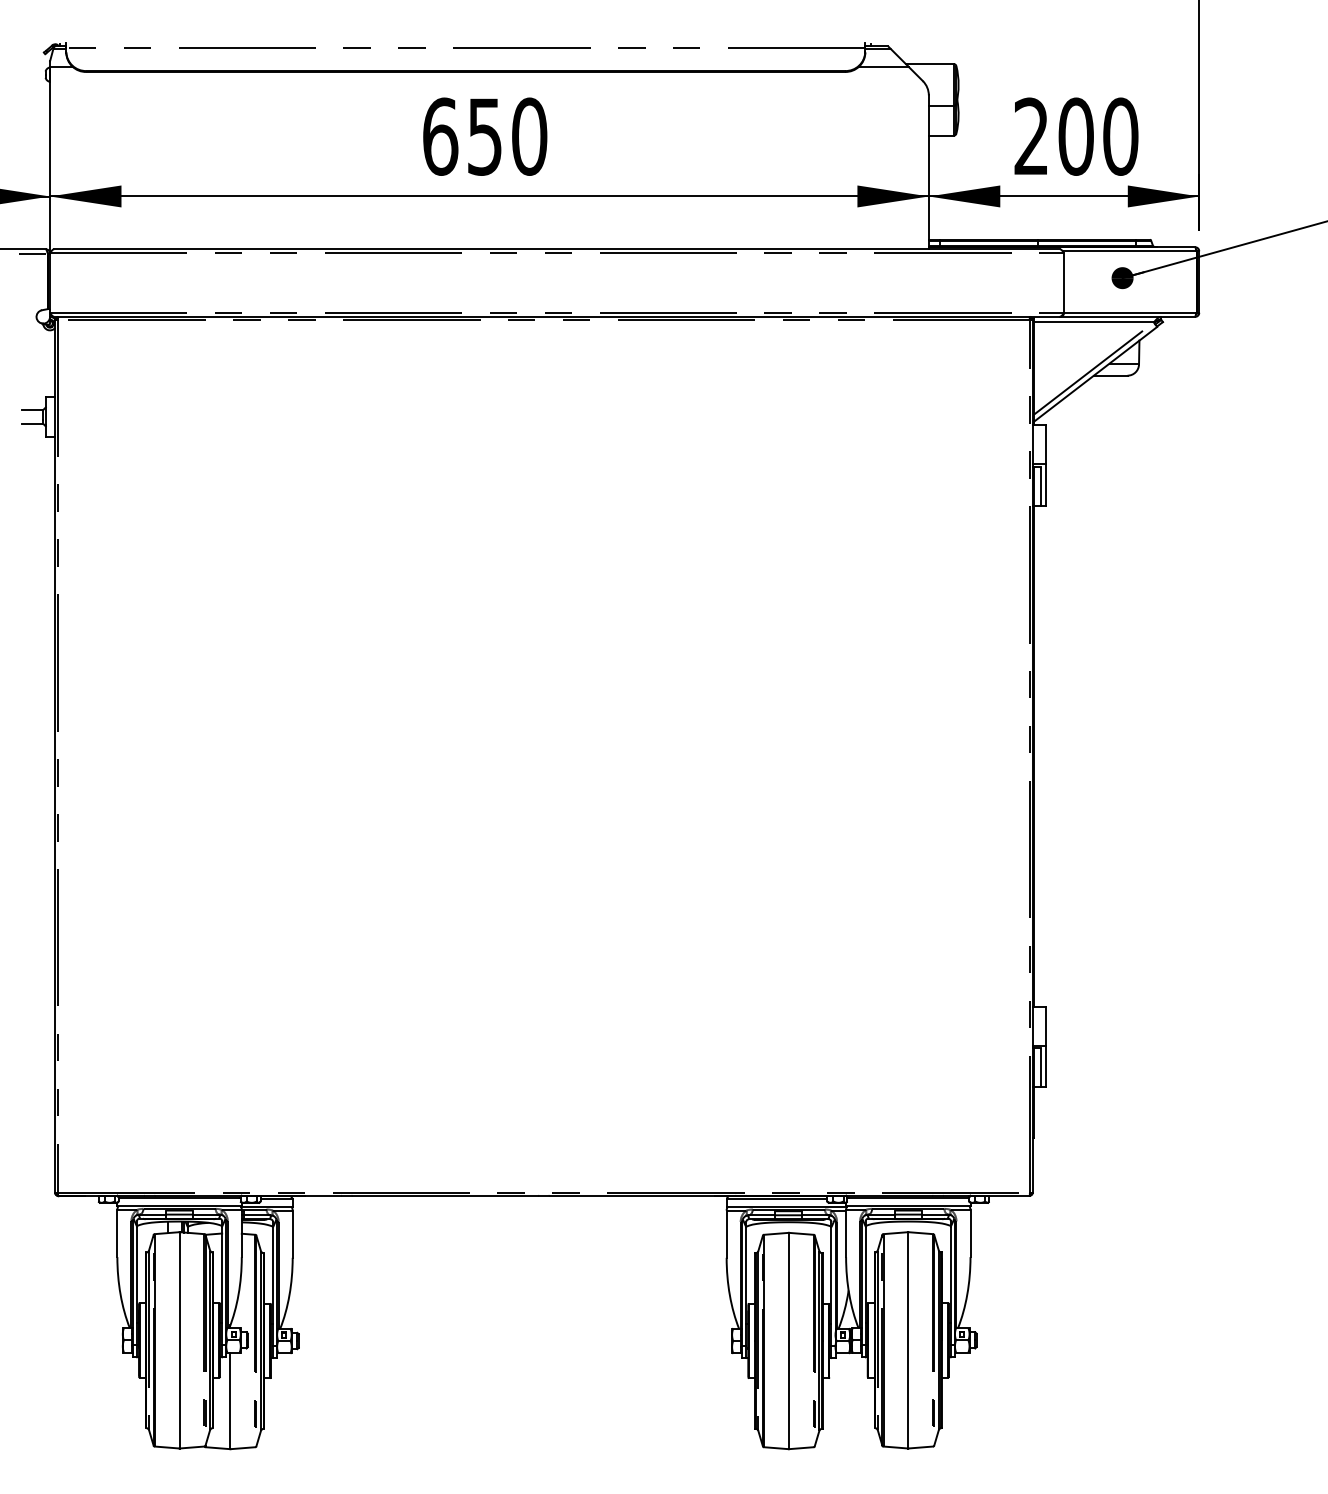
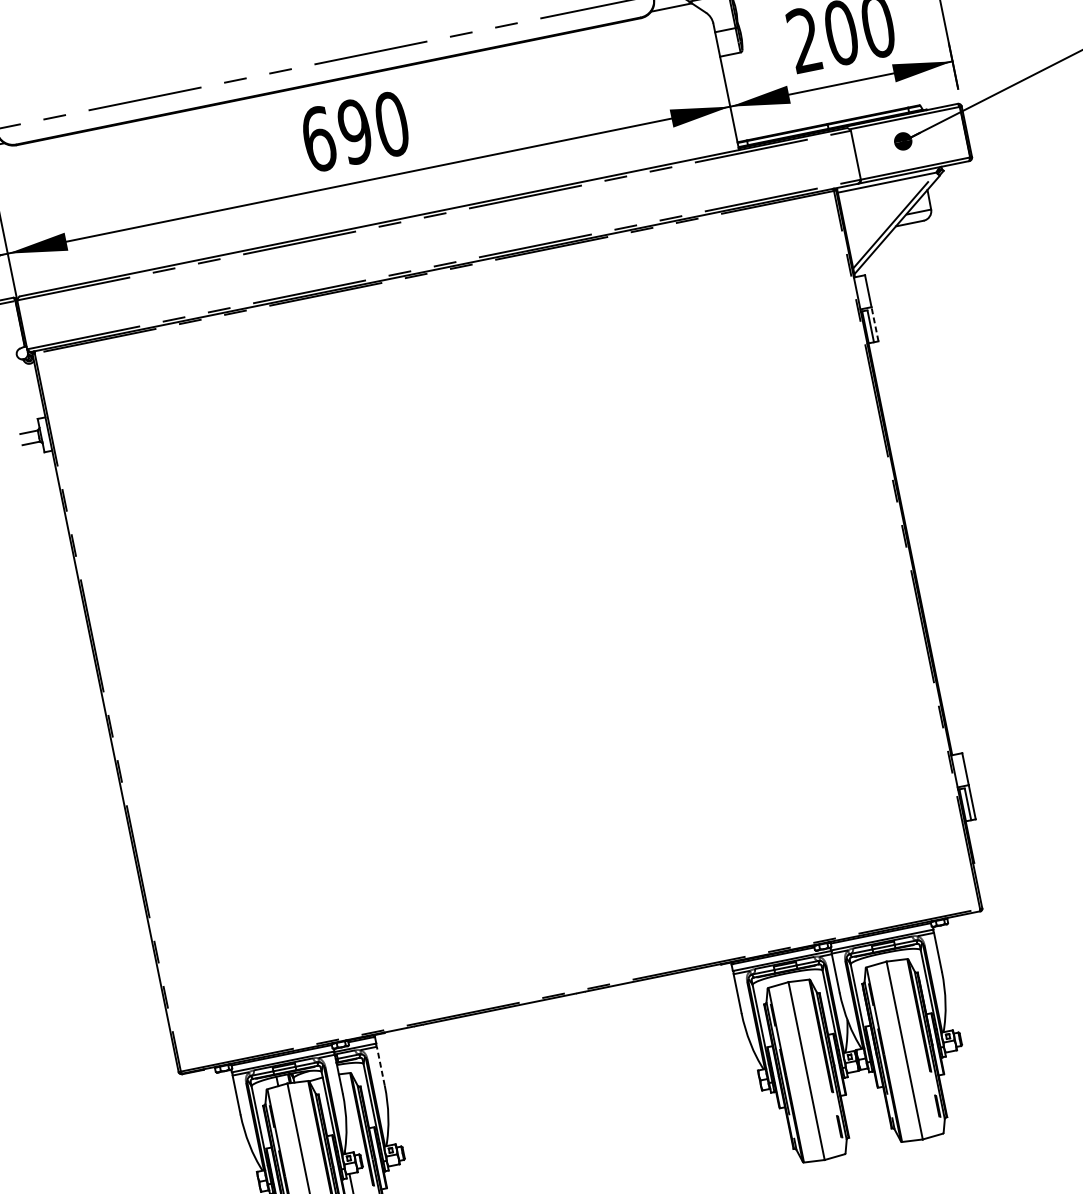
text: (484, 136) -> (354, 131), 650 -> 690
line: (1046, 485) -> (875, 324), solid -> dashed
line: (292, 1234) -> (380, 1066), solid -> dashed

